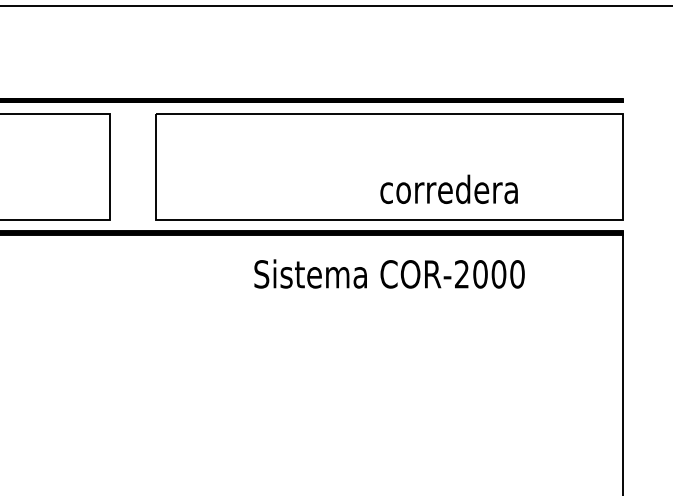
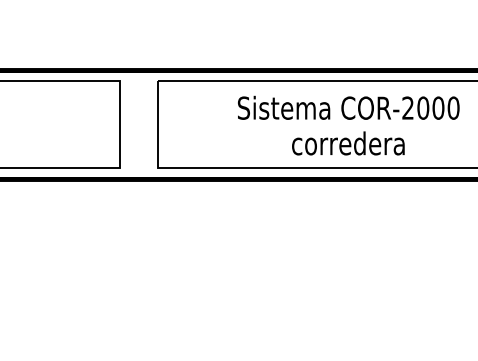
text: (448, 188) -> (347, 142), moved
text: (389, 273) -> (348, 107), moved

